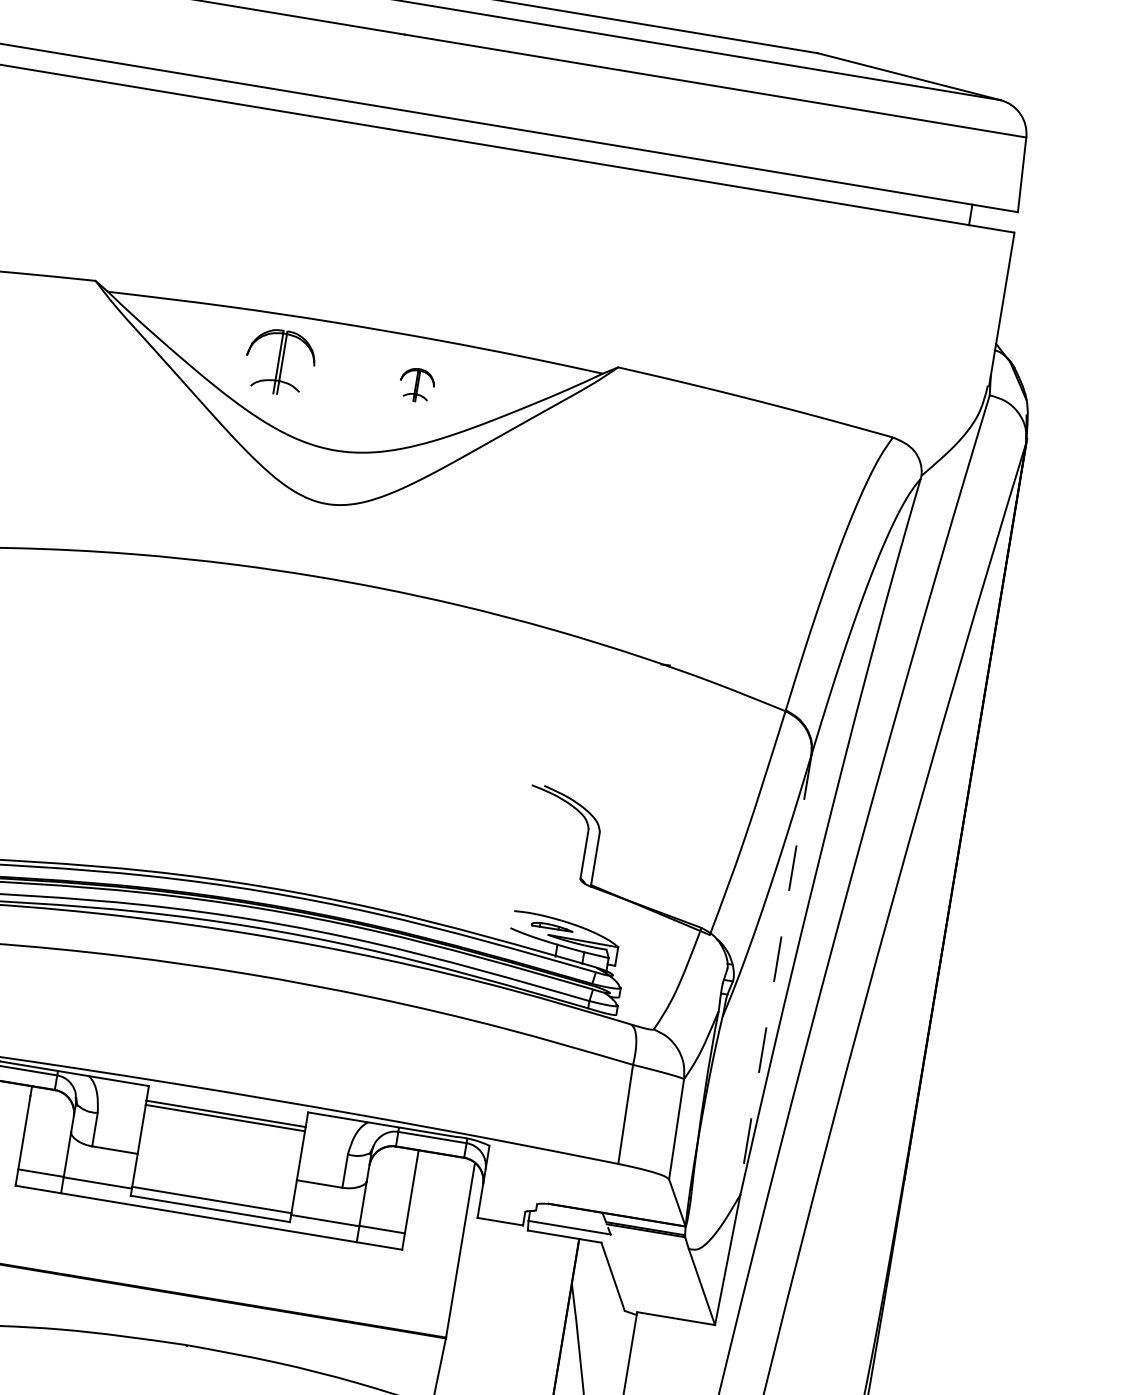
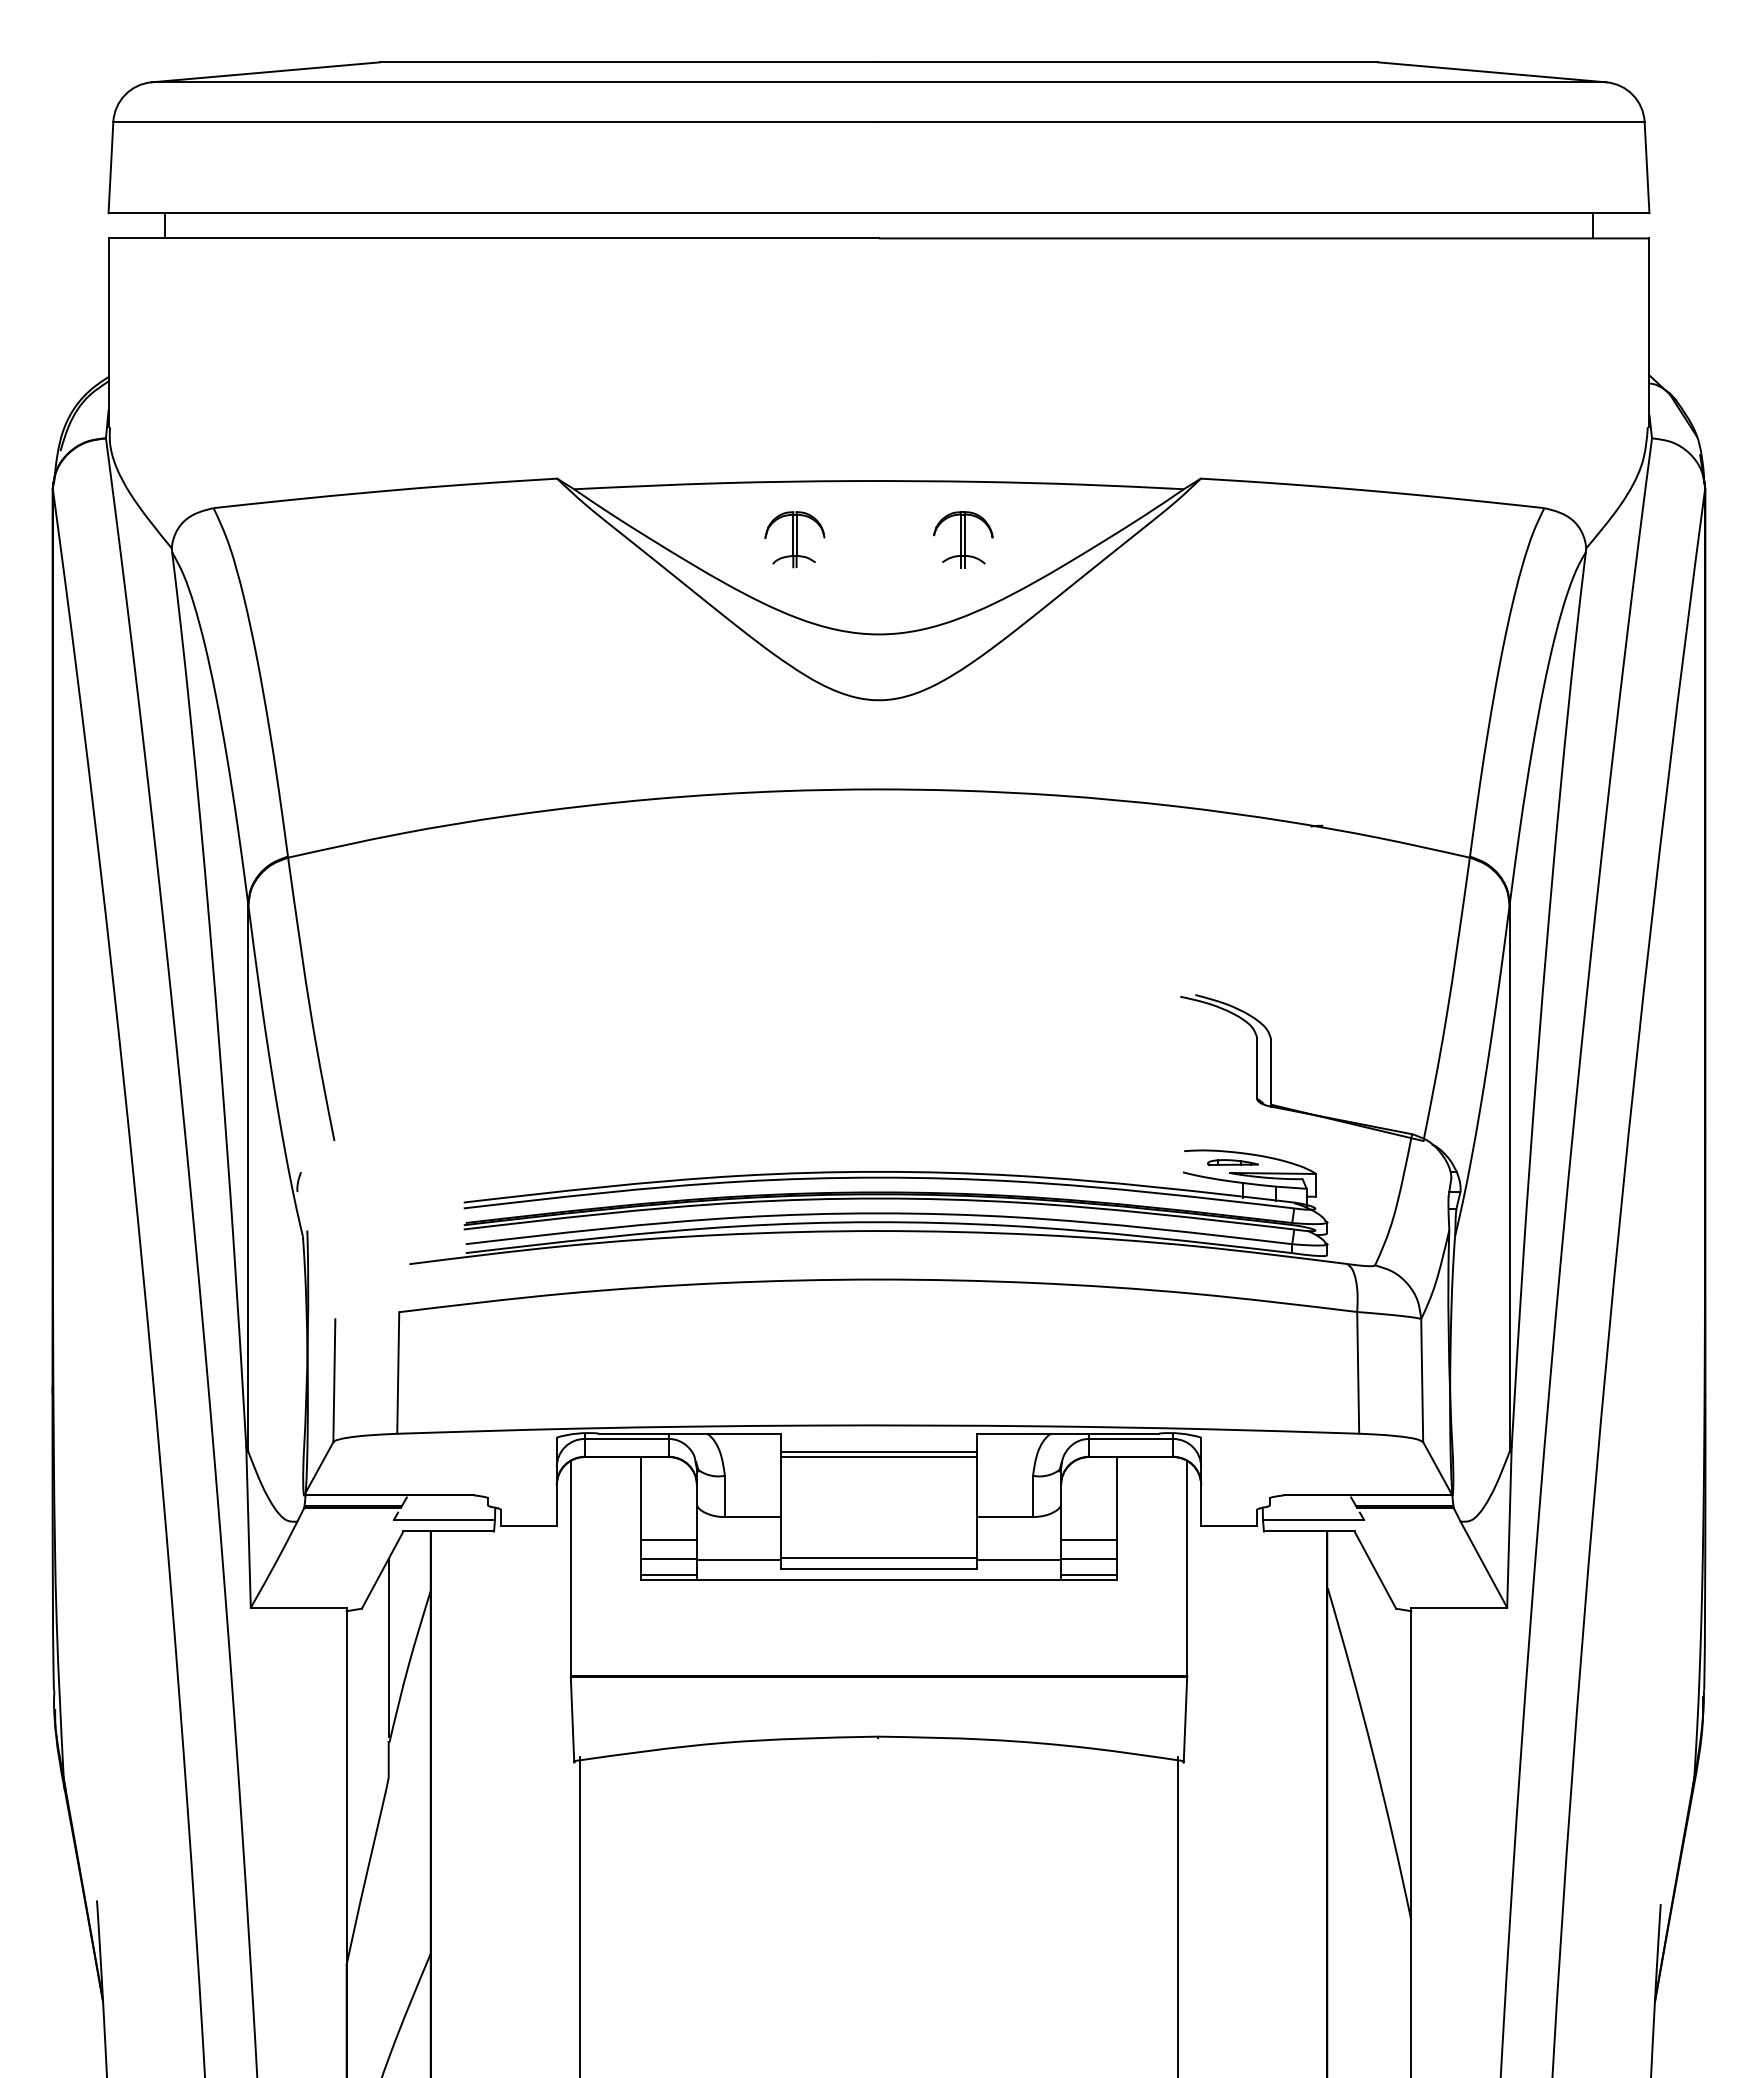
part: (280, 362) -> (794, 539), size x0.71
part: (417, 384) -> (963, 539), size x1.43
line: (774, 976) -> (1509, 1177), dashed -> solid
line: (43, 1157) -> (668, 1540), added
line: (38, 1186) -> (668, 1575), added
line: (385, 1214) -> (1089, 1540), added
line: (380, 1242) -> (1089, 1575), added

